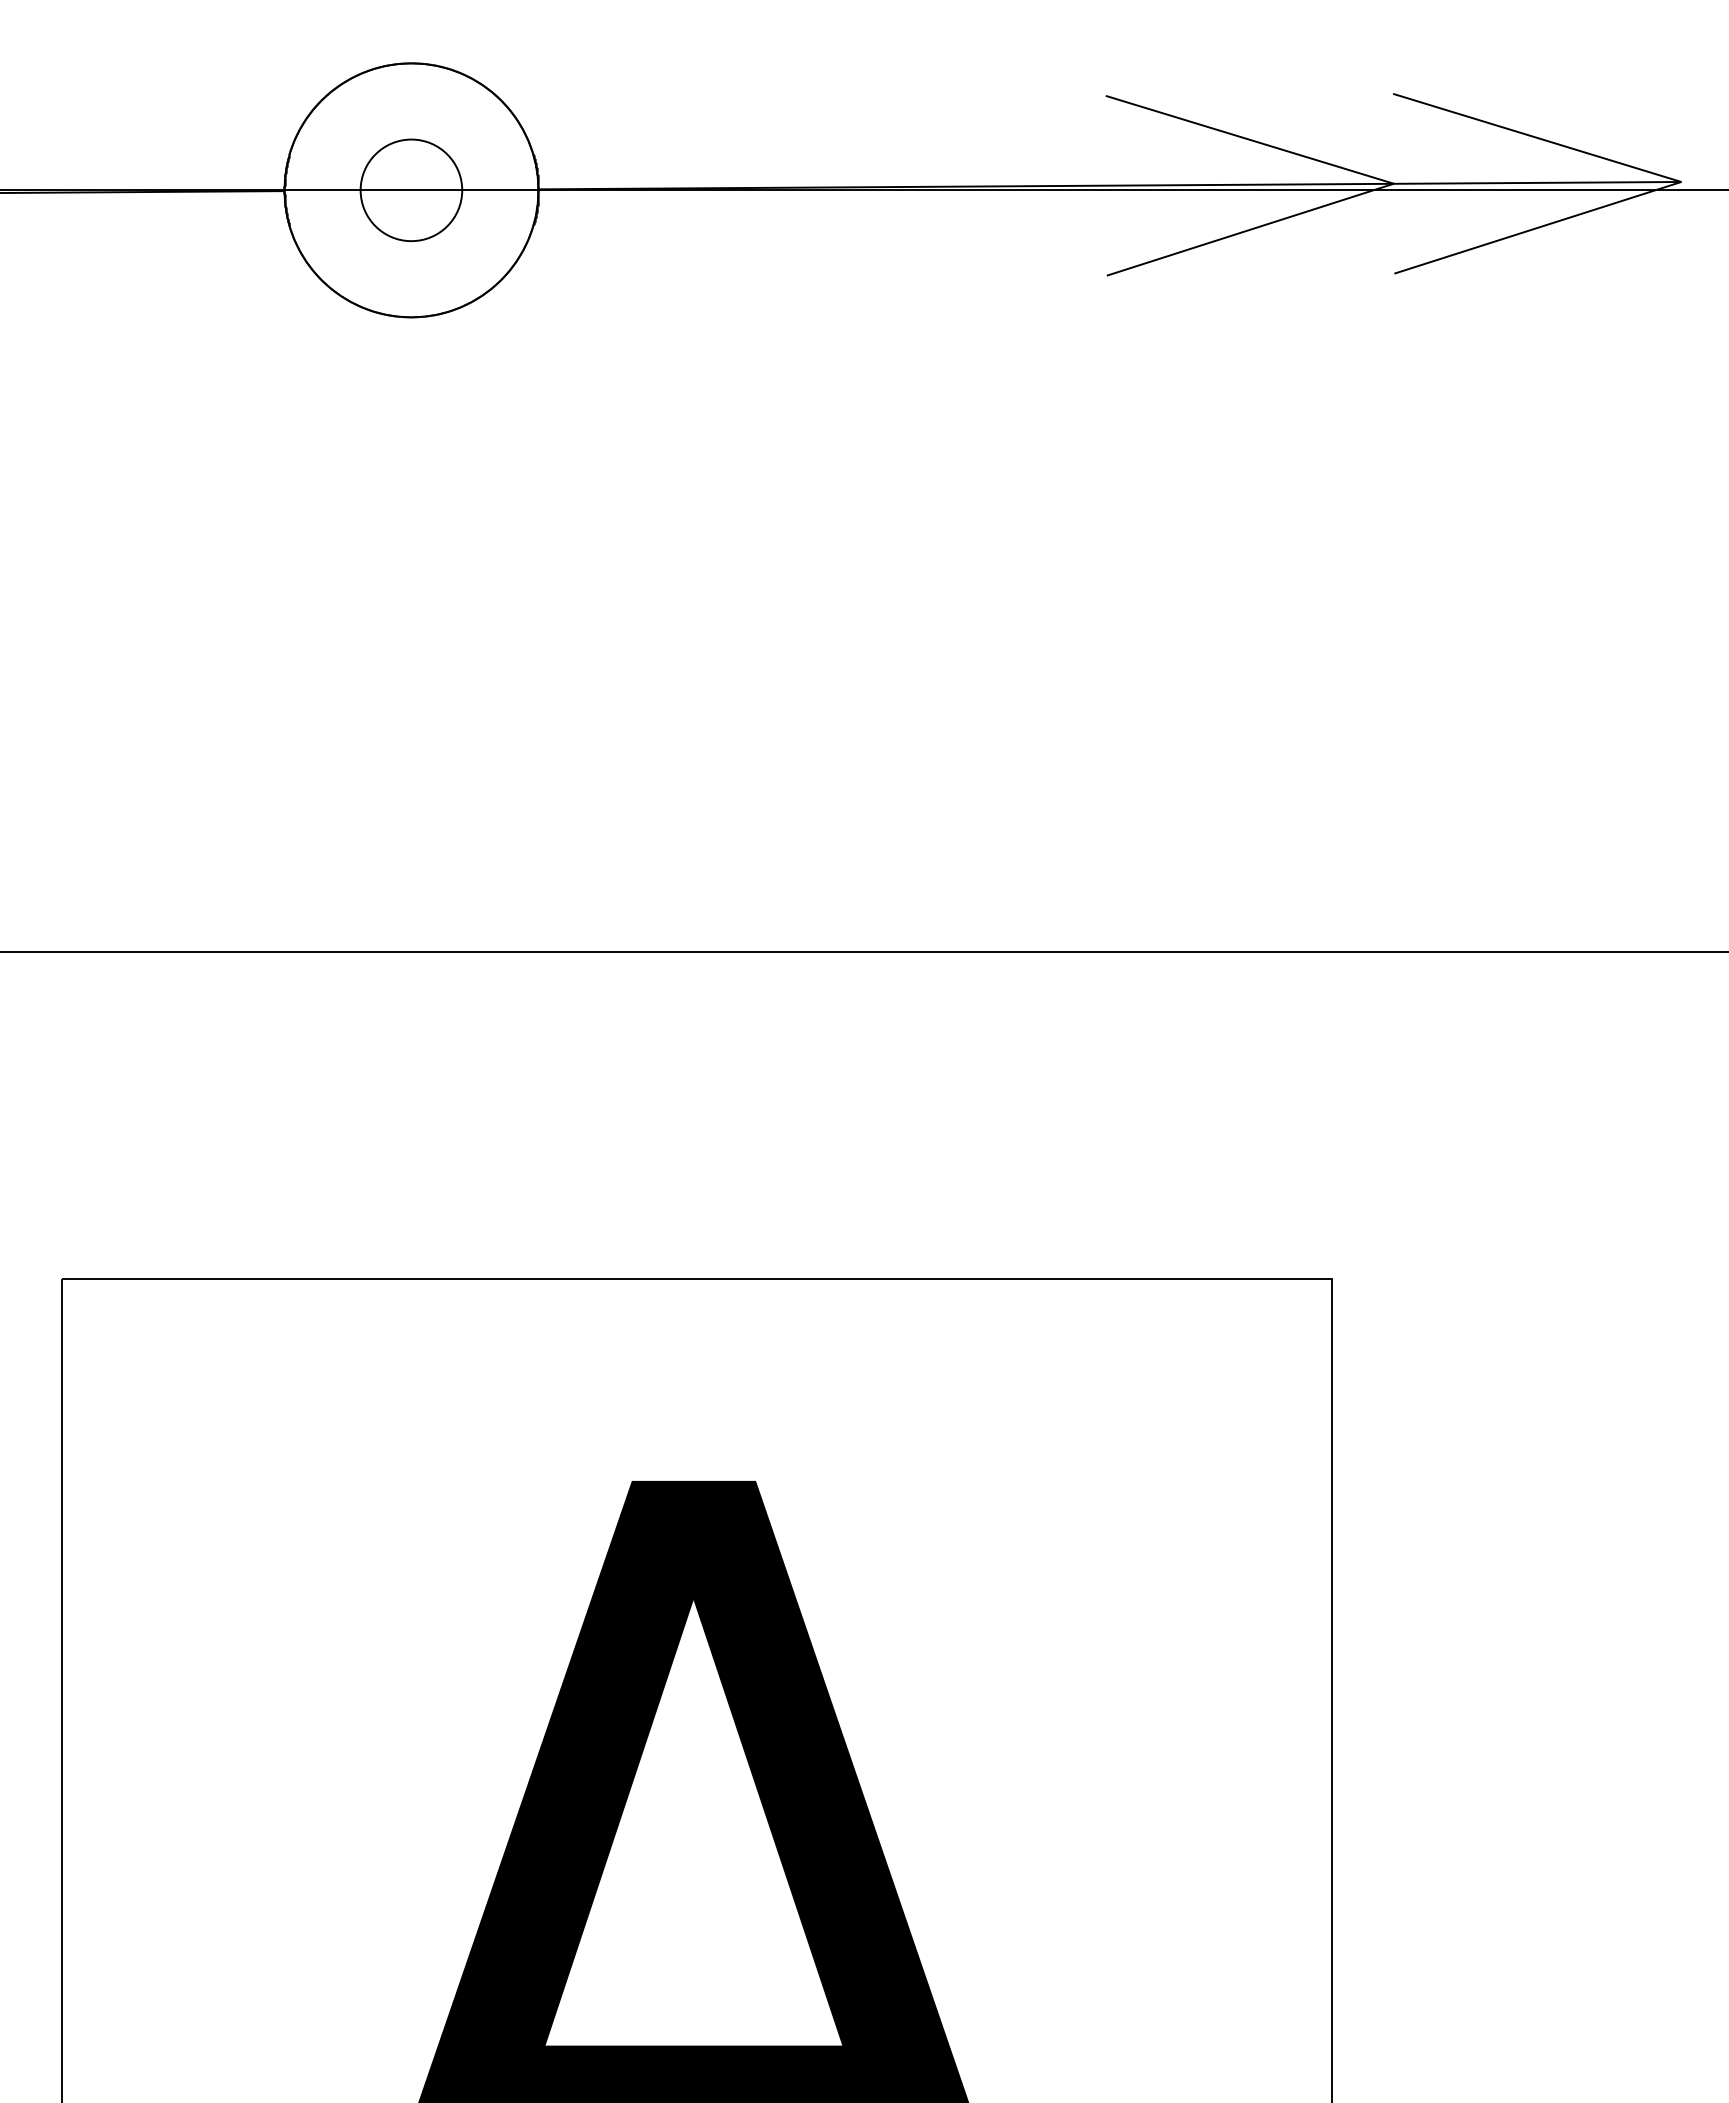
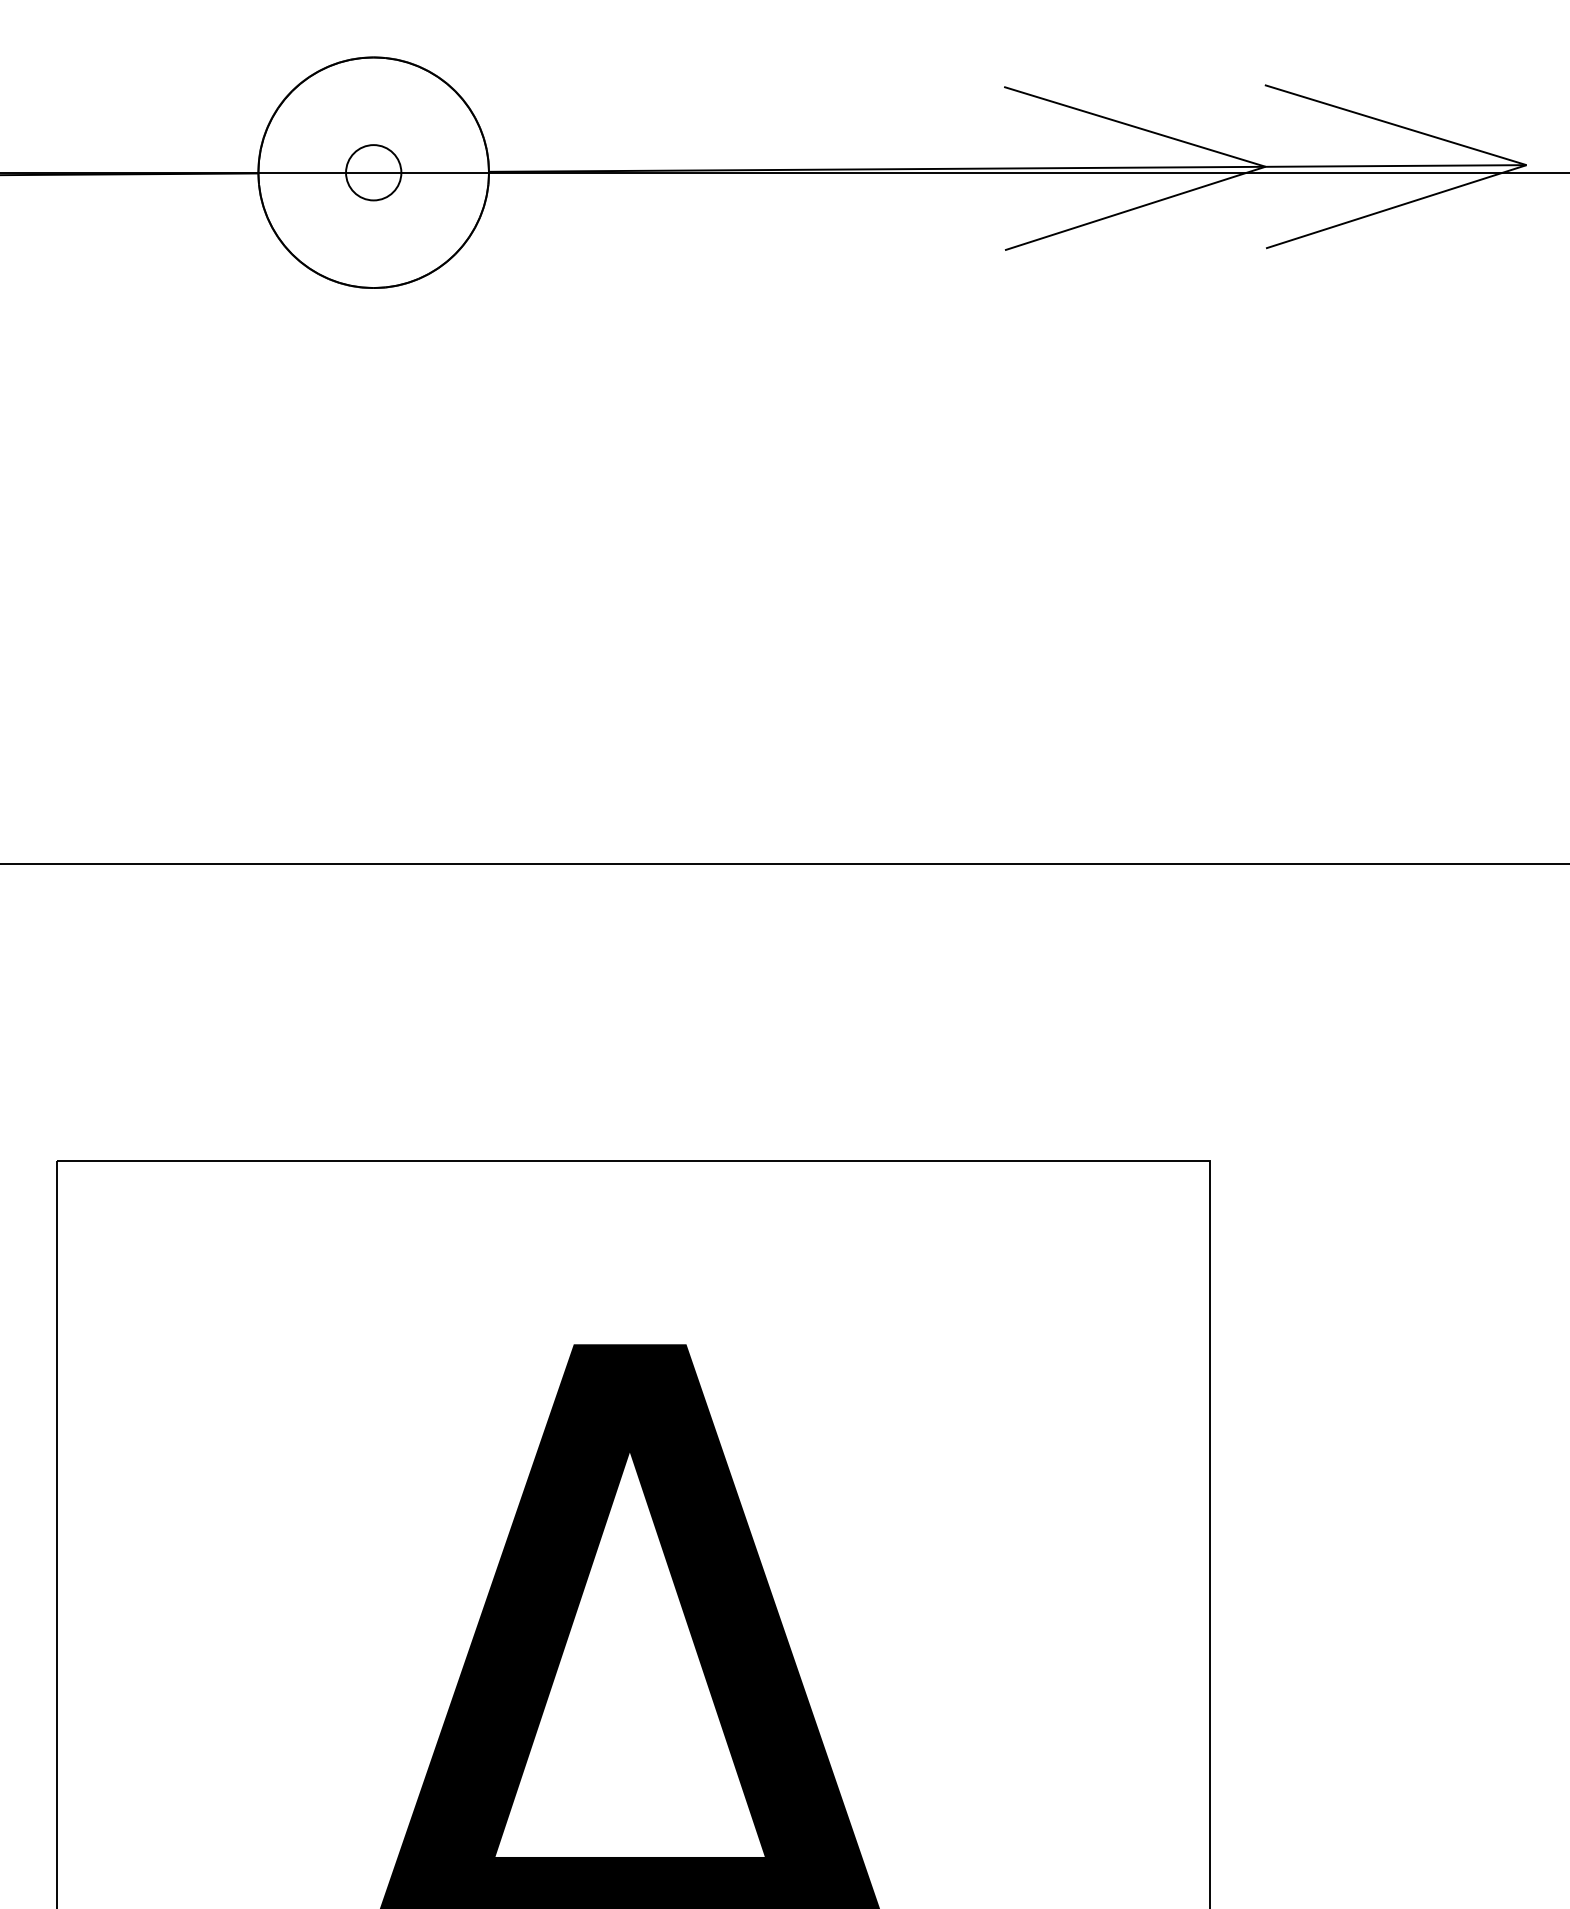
circle: (411, 190) -> (373, 172), size x0.6

